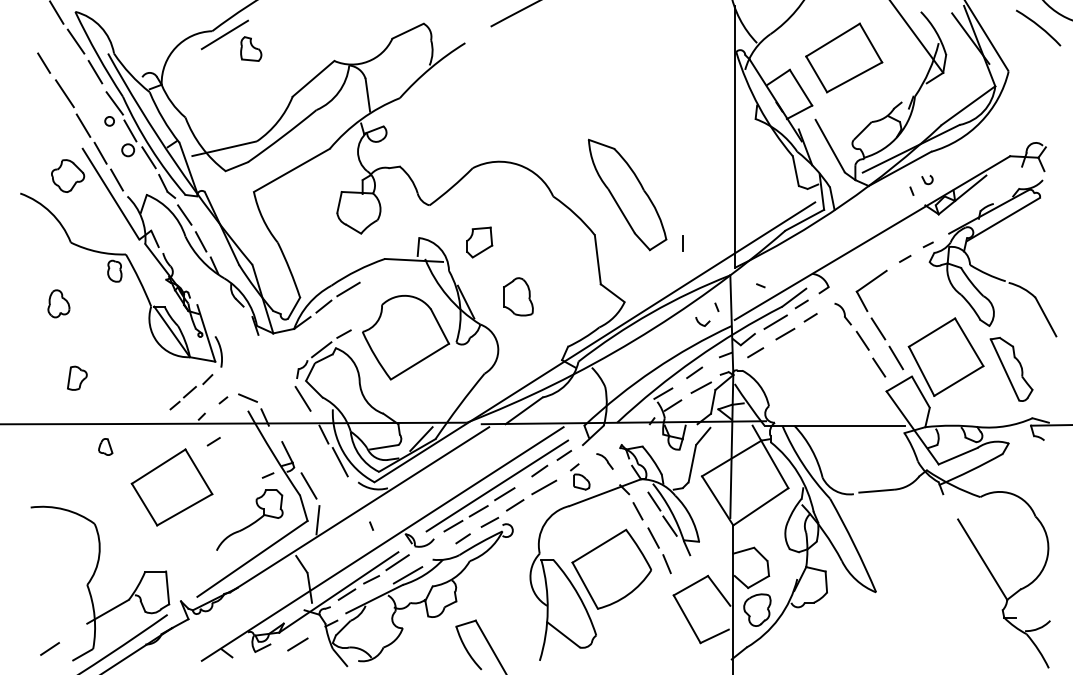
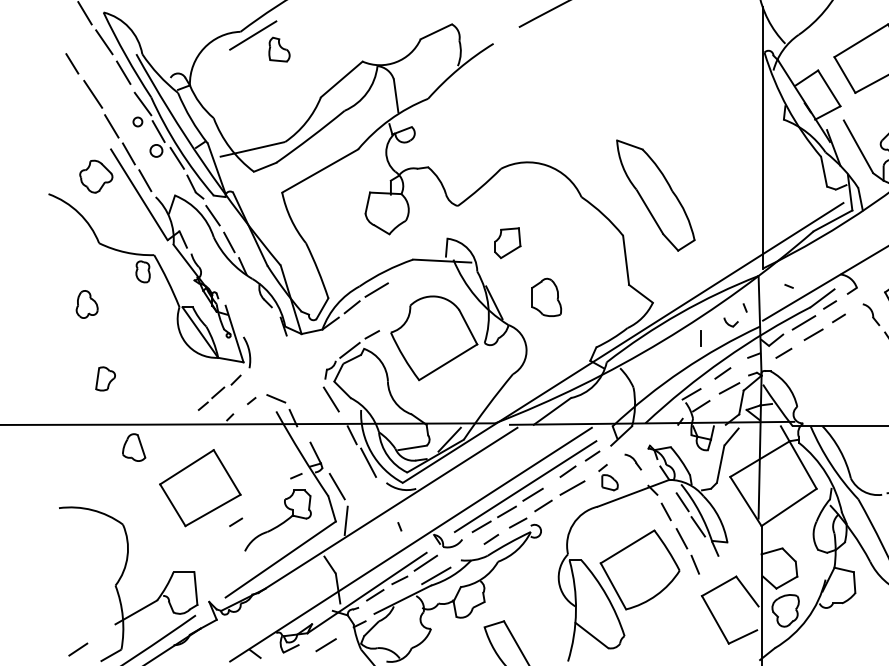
line: (682, 243) -> (699, 338), moved
line: (213, 441) -> (235, 522), moved
part: (105, 446) -> (133, 447), size x1.67

